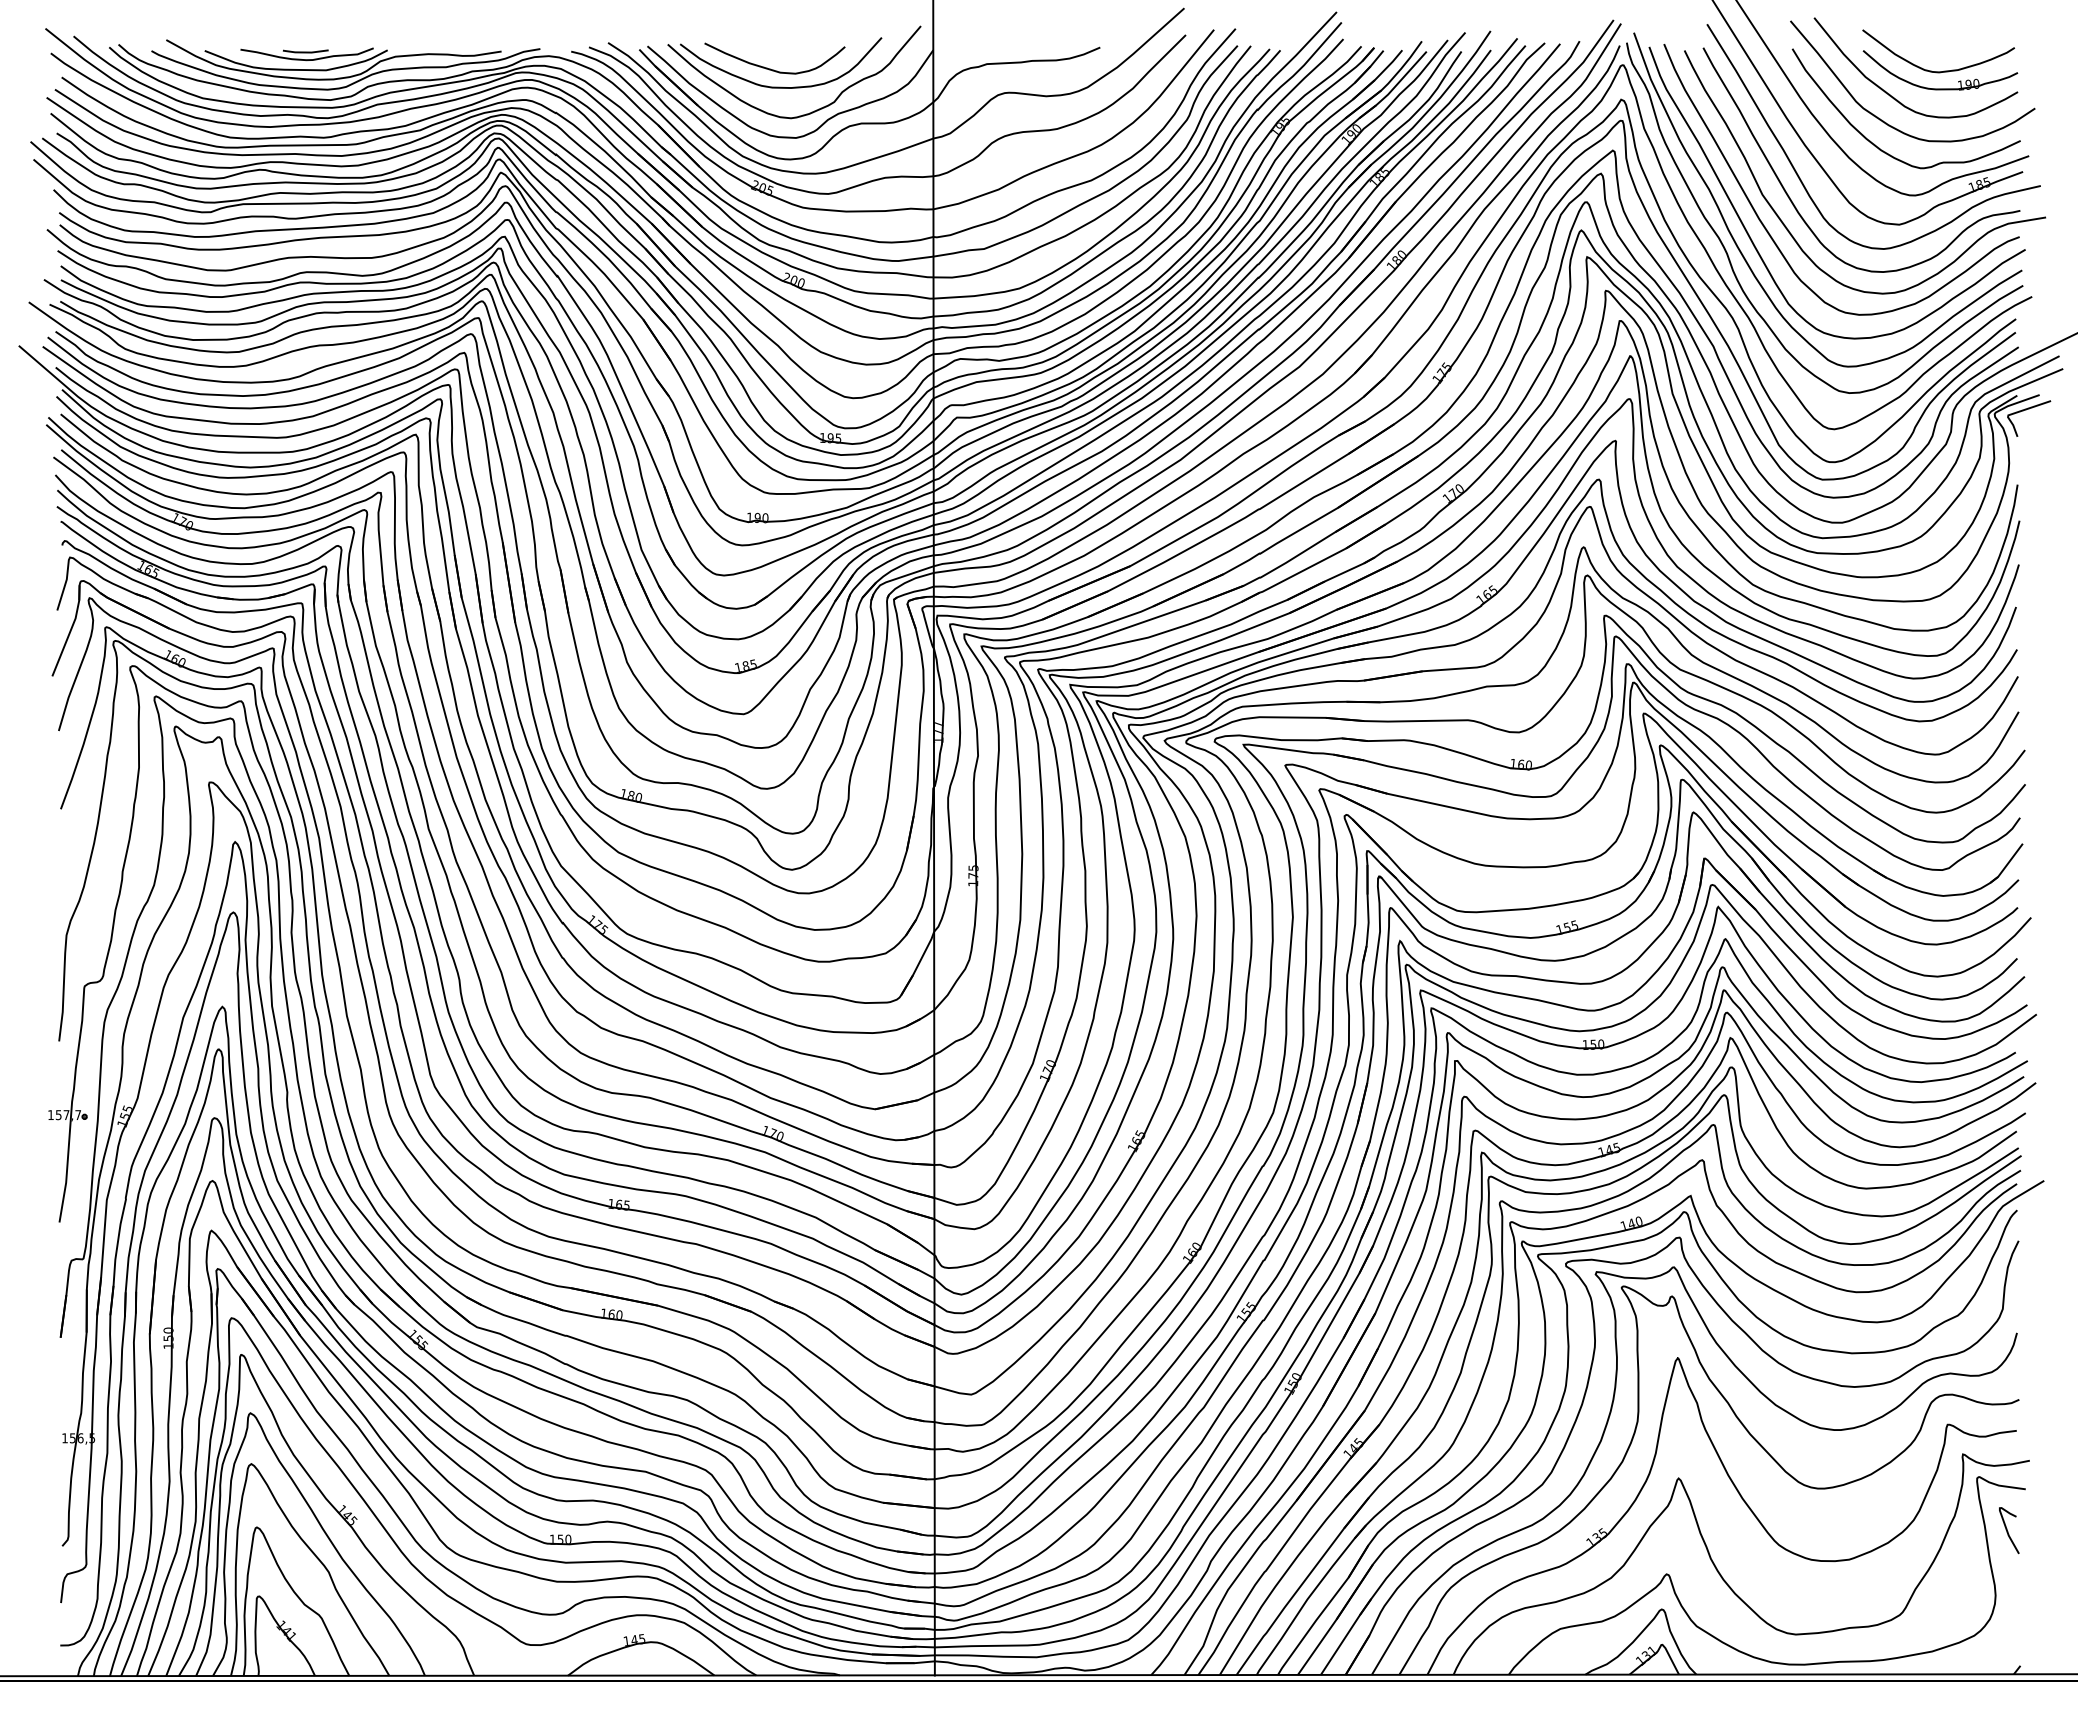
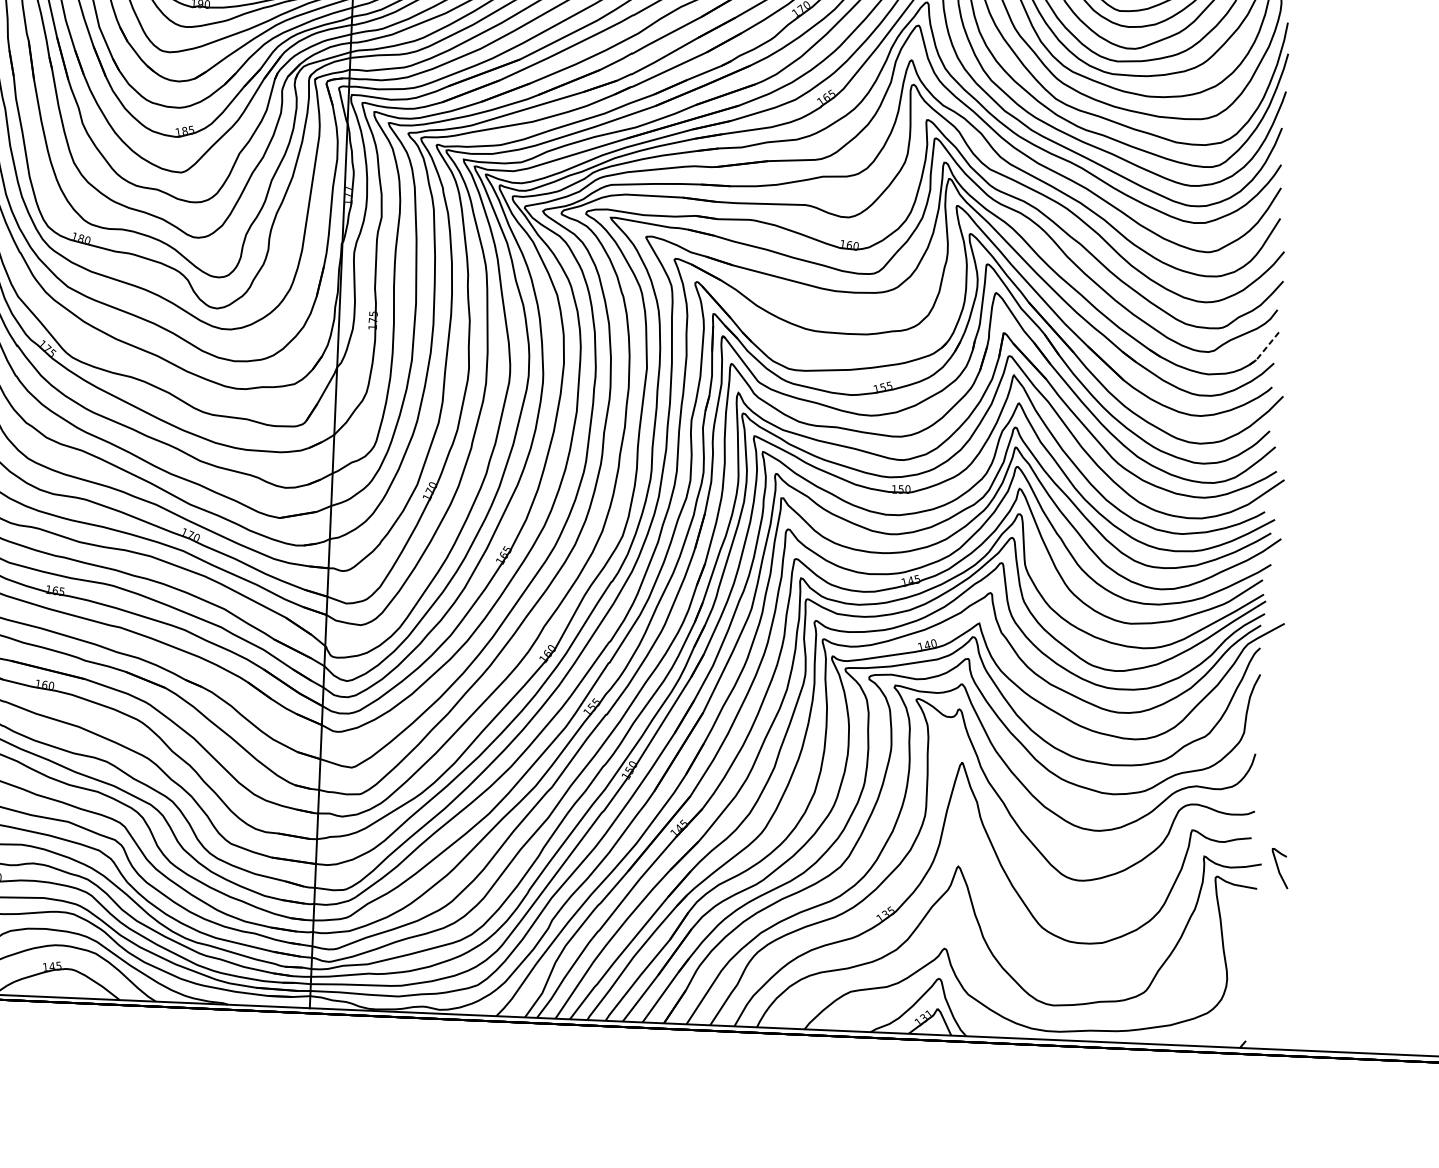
line: (2006, 865) -> (1264, 350), solid -> dashed
curve: (2008, 1531) -> (1279, 869), moved

